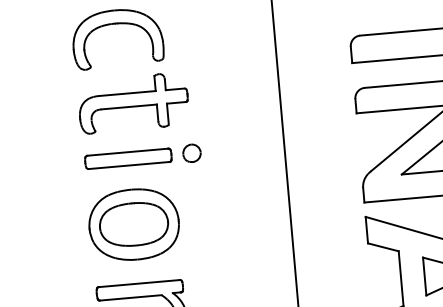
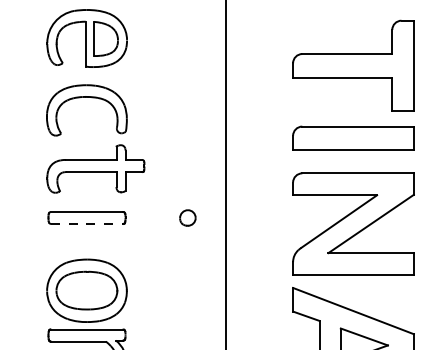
part: (191, 152) -> (187, 217), moved
line: (129, 164) -> (87, 223), solid -> dashed
part: (133, 224) -> (86, 290), moved

